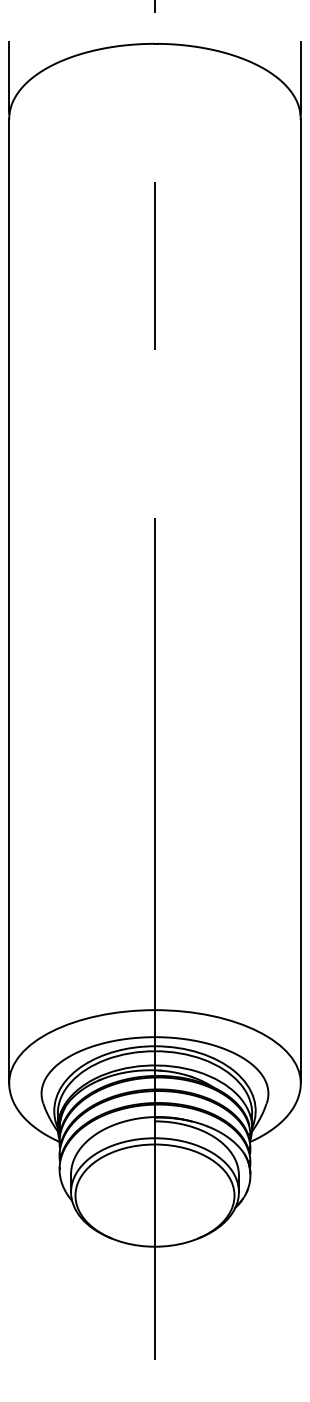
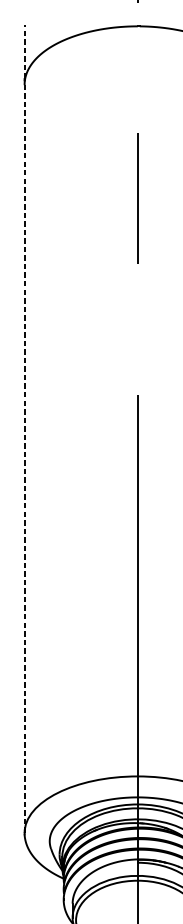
line: (9, 76) -> (24, 51), solid -> dashed
line: (9, 601) -> (24, 459), solid -> dashed

